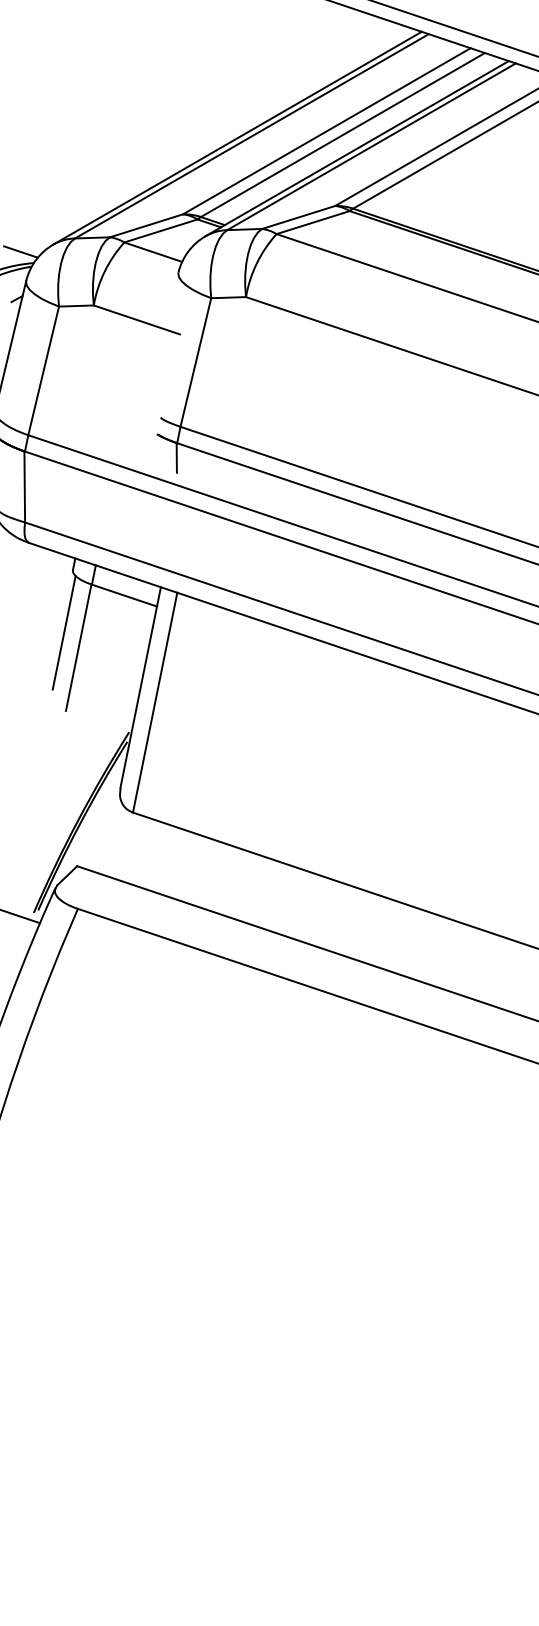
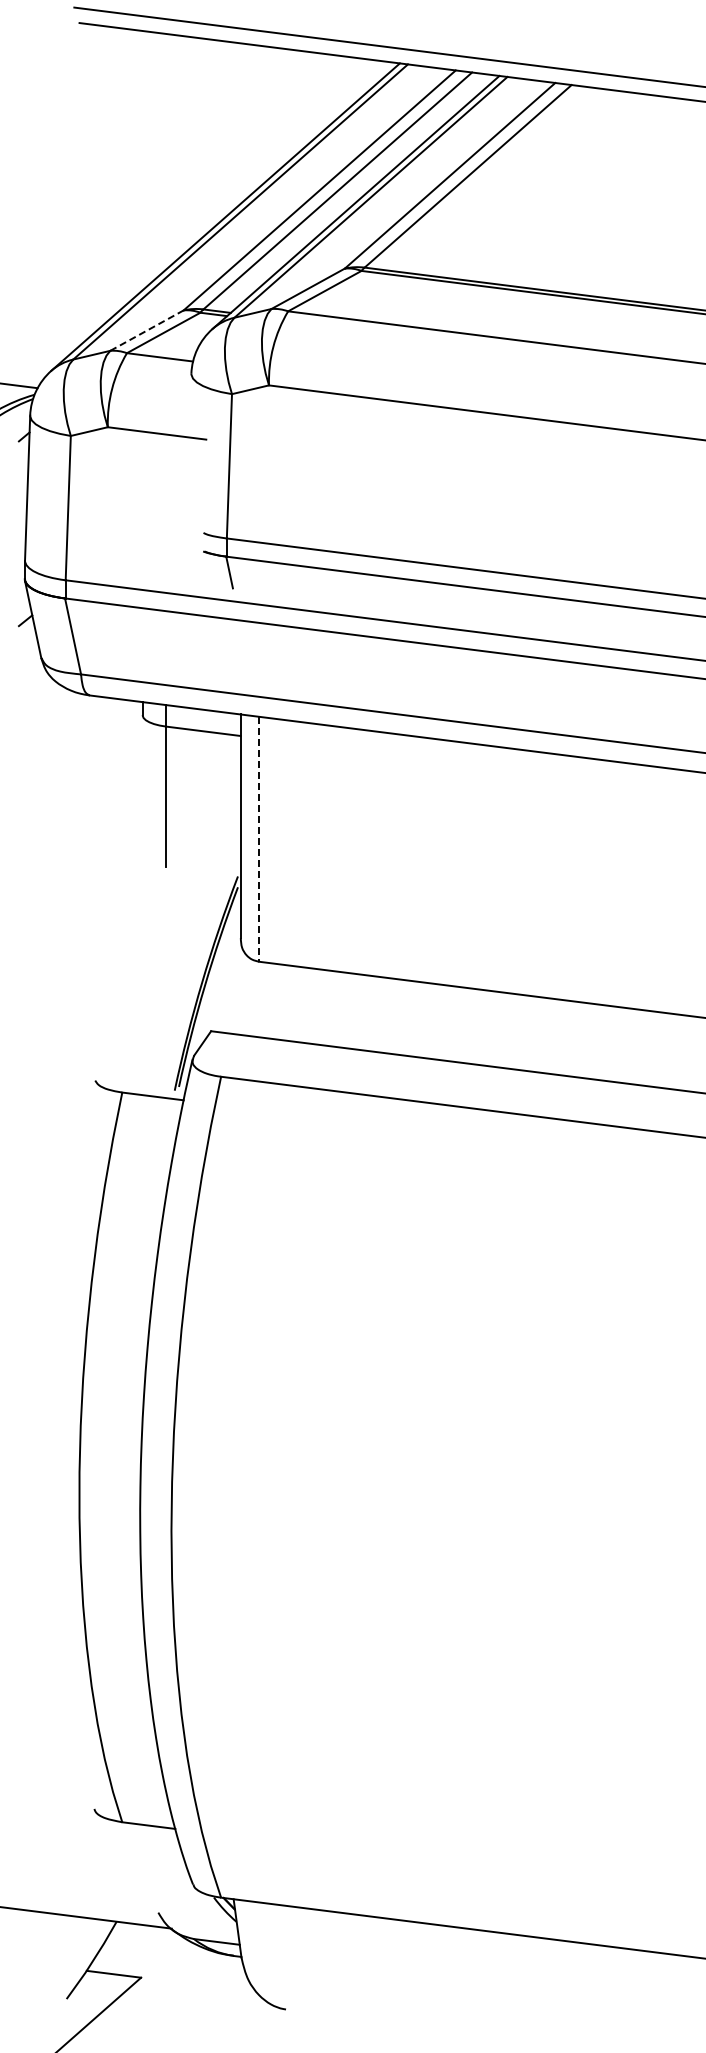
line: (146, 225) -> (147, 330), solid -> dashed
line: (64, 632) -> (146, 783), removed
line: (155, 702) -> (259, 839), solid -> dashed

